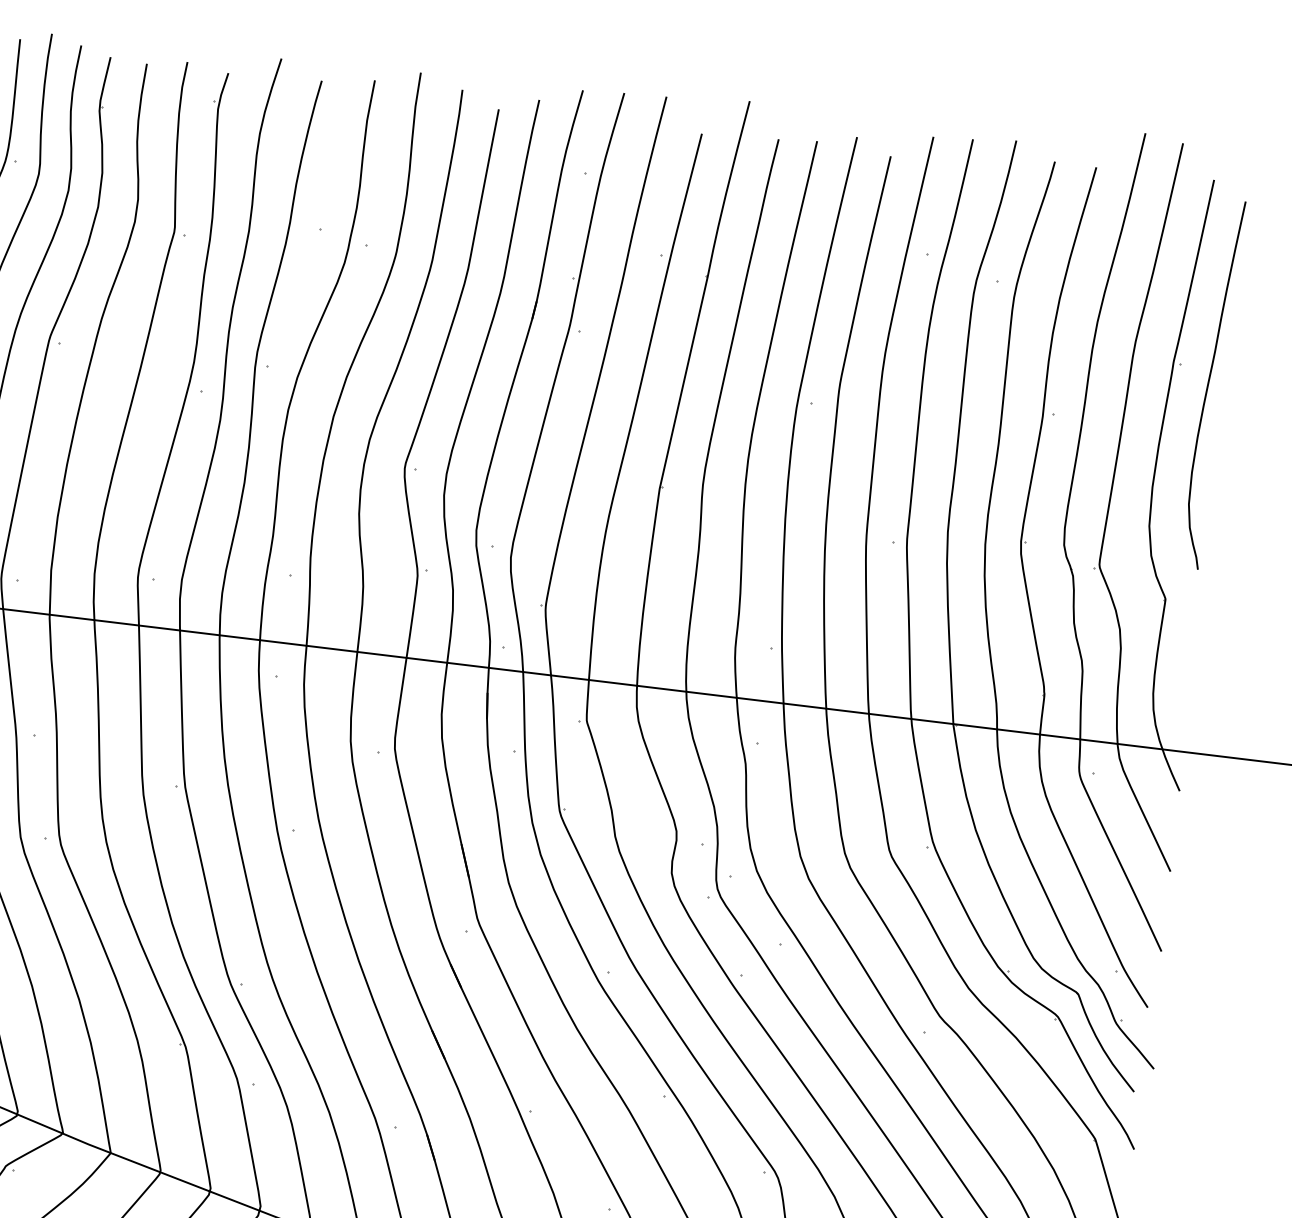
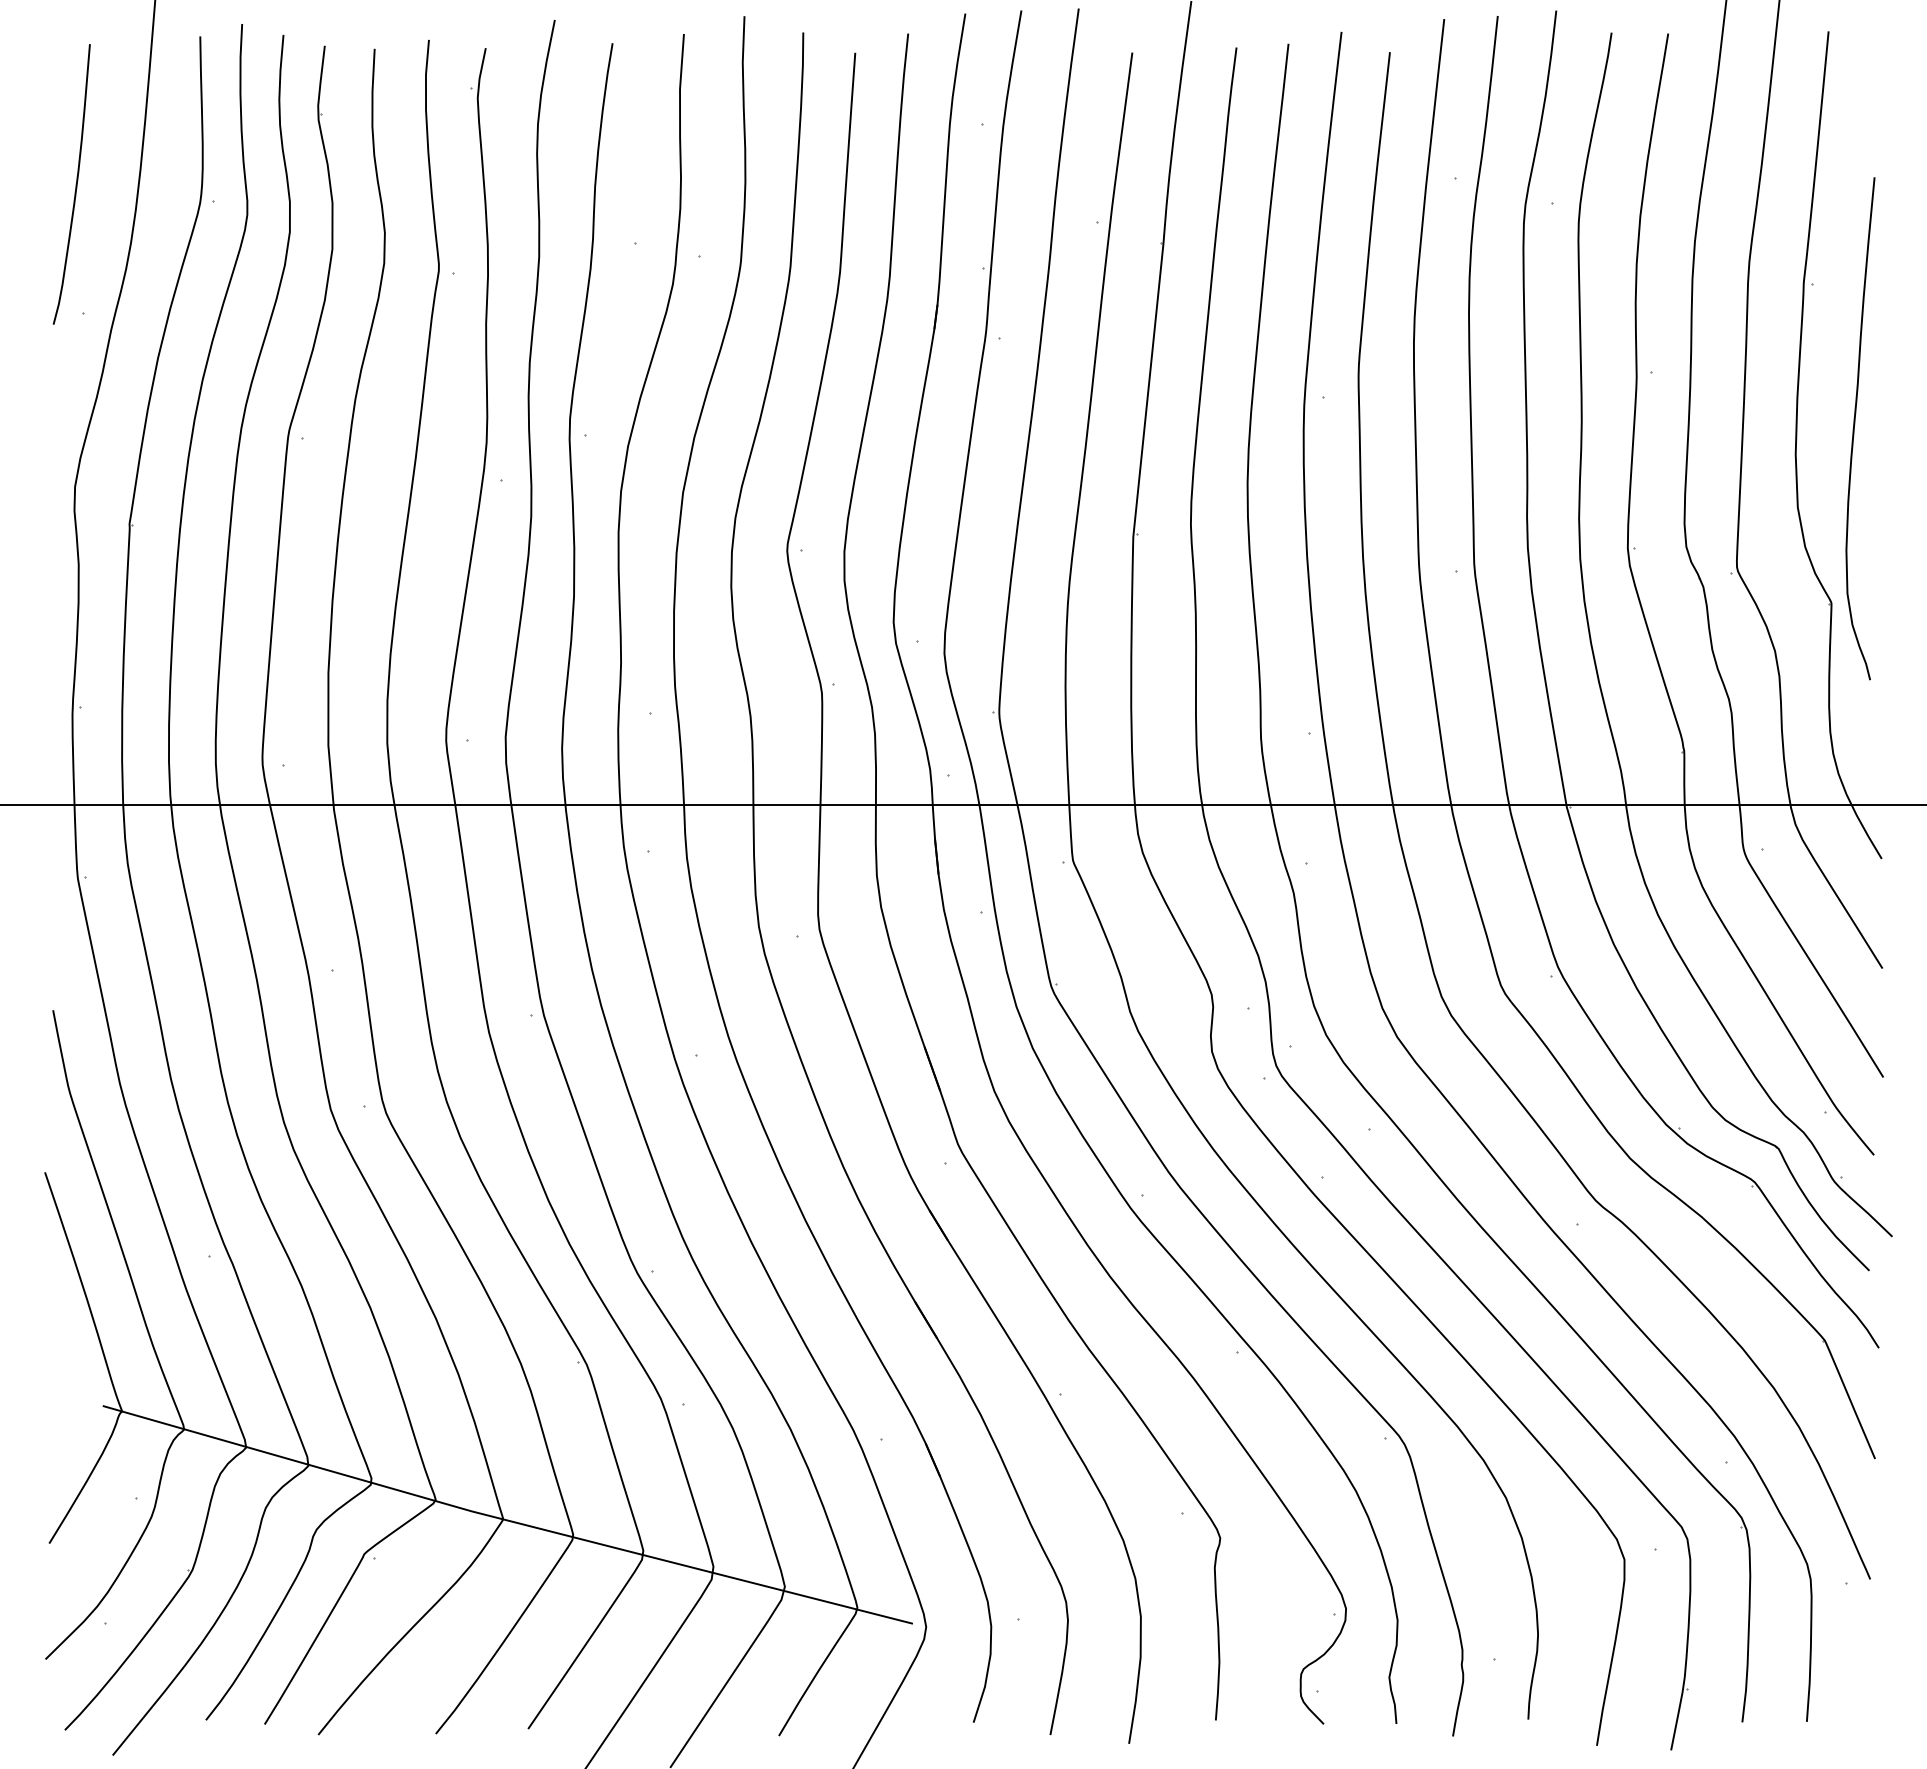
curve: (1208, 383) -> (1854, 428), moved

